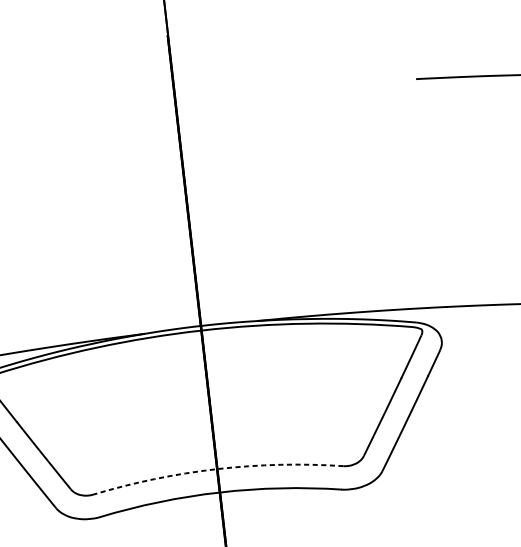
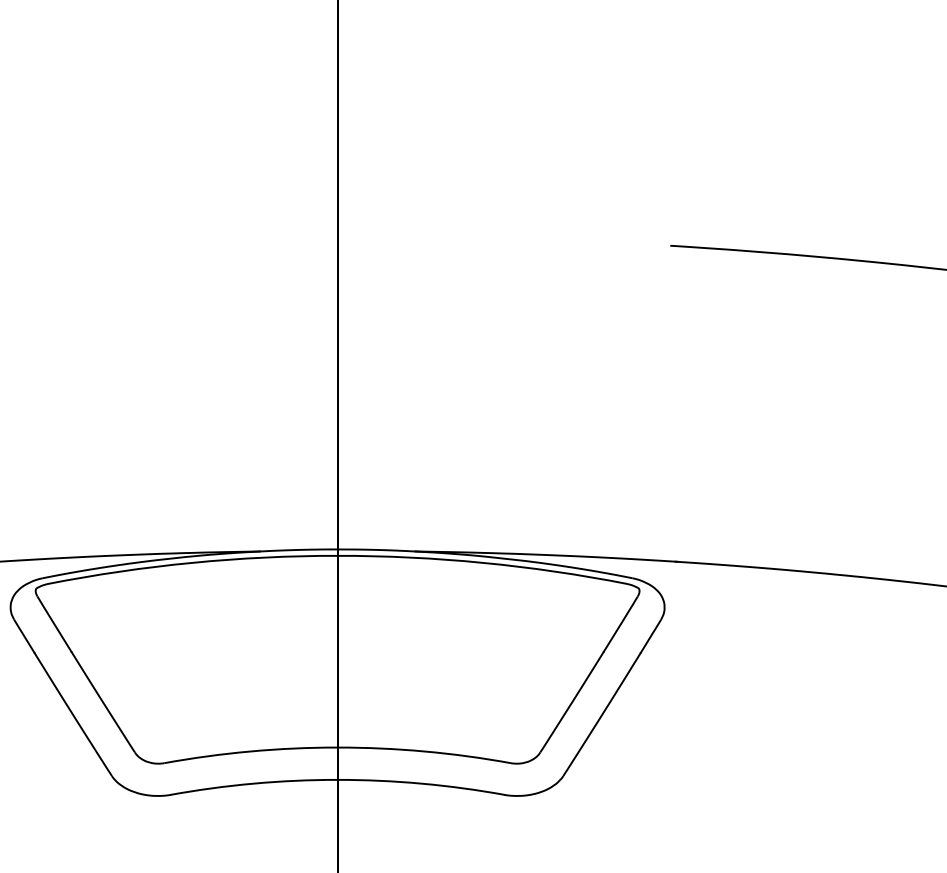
arc: (216, 469) -> (337, 747), dashed -> solid

